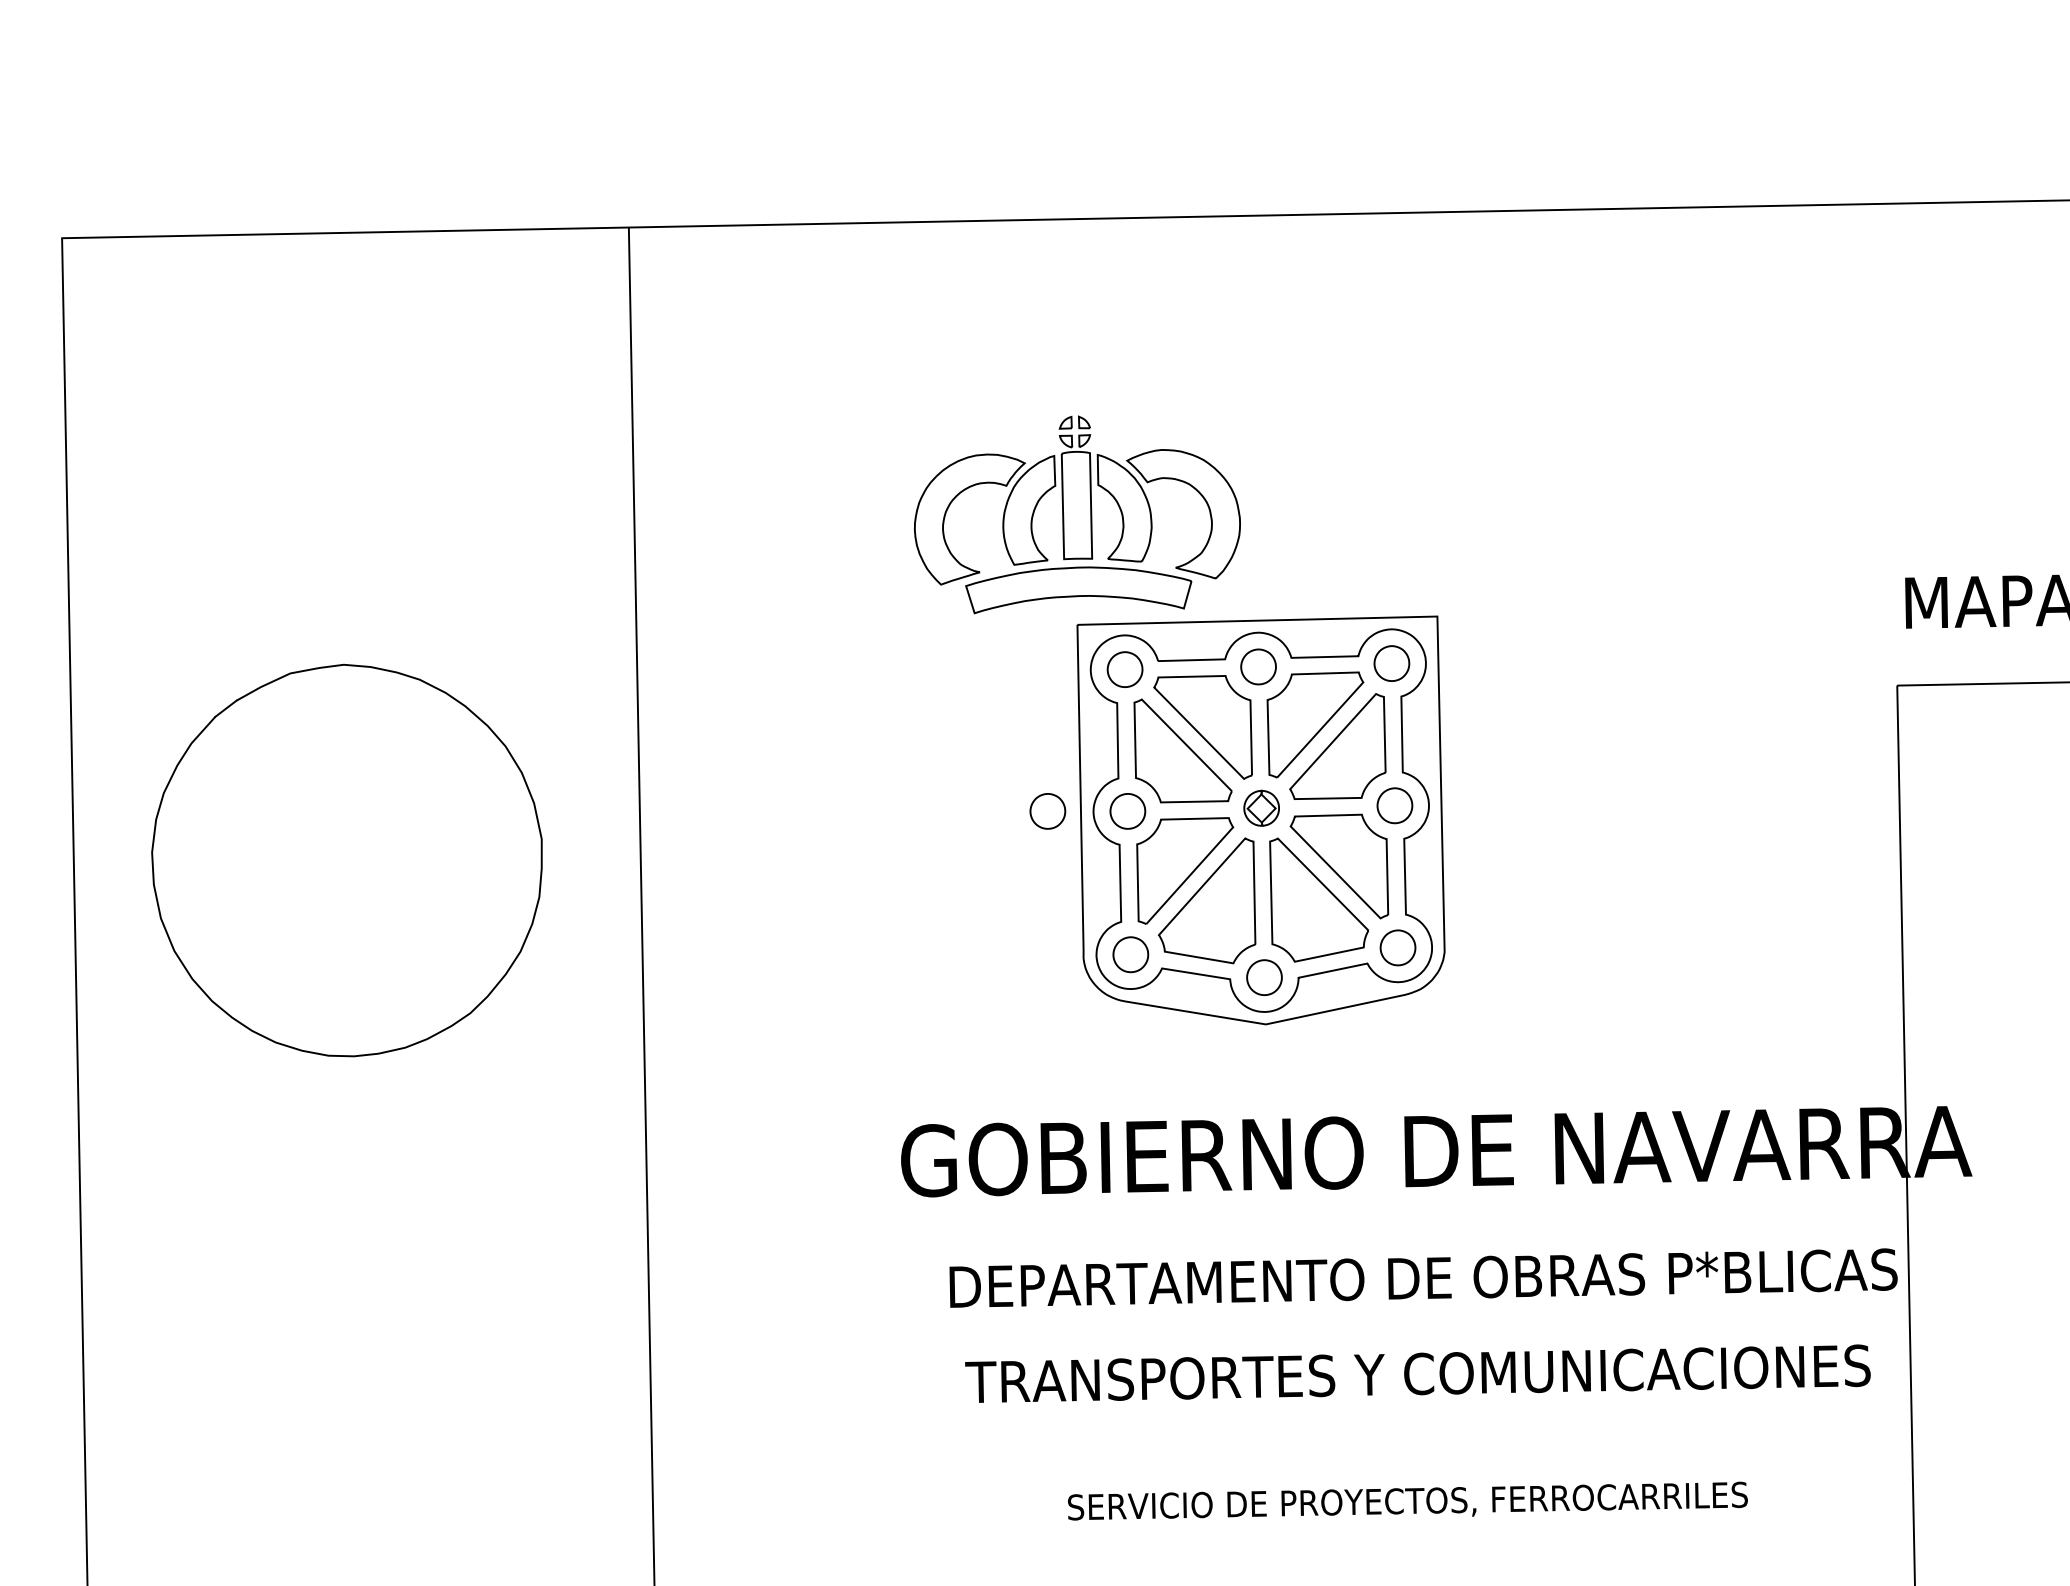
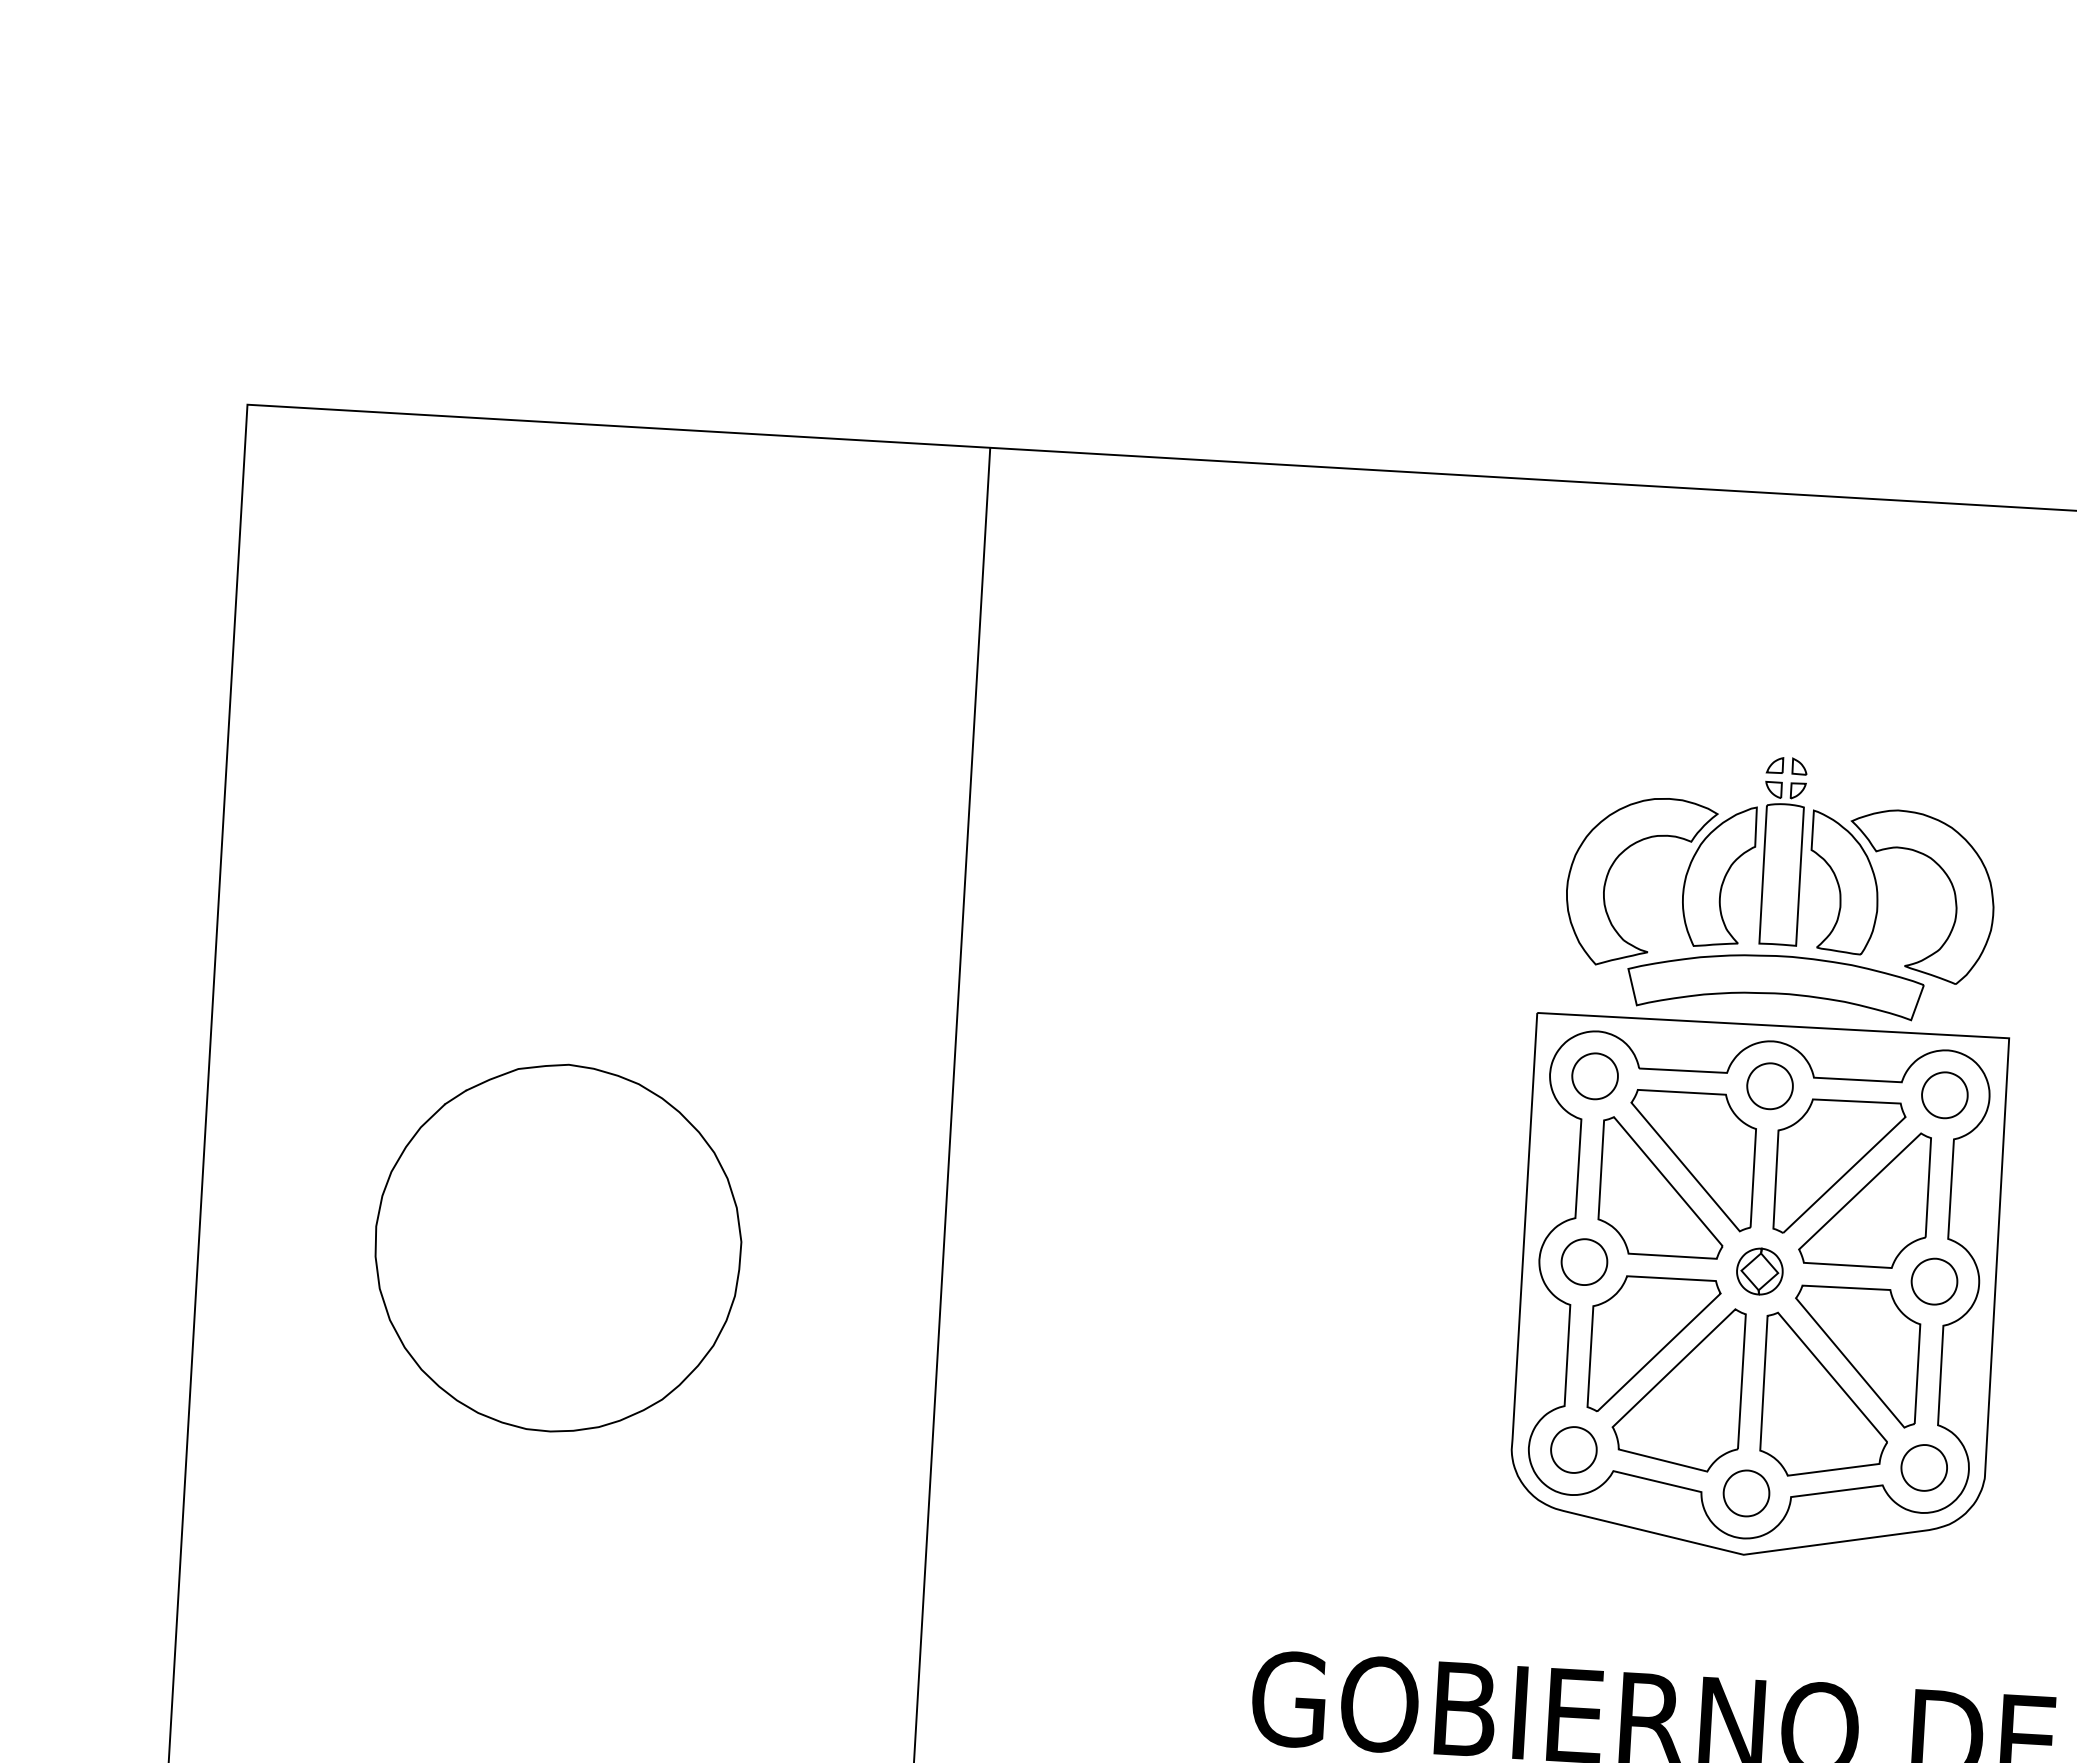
part: (1077, 514) -> (1781, 886), moved
part: (1047, 811) -> (1479, 1254), removed
part: (347, 860) -> (558, 1247), size x0.71

